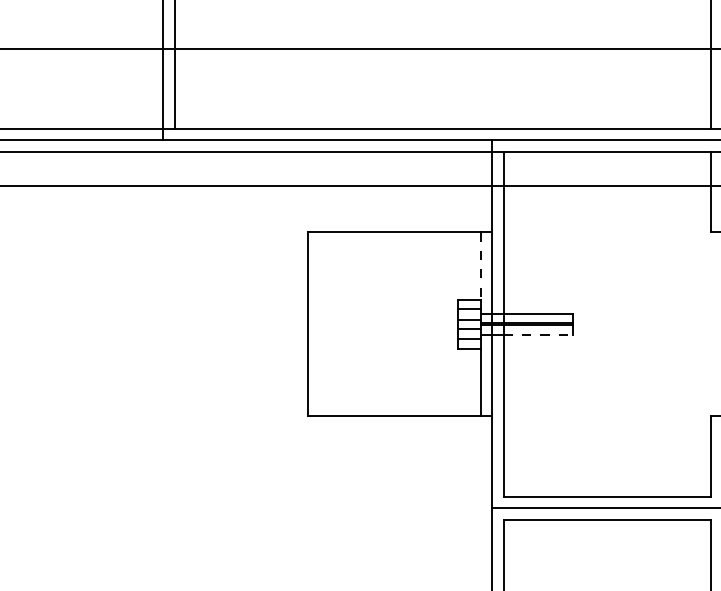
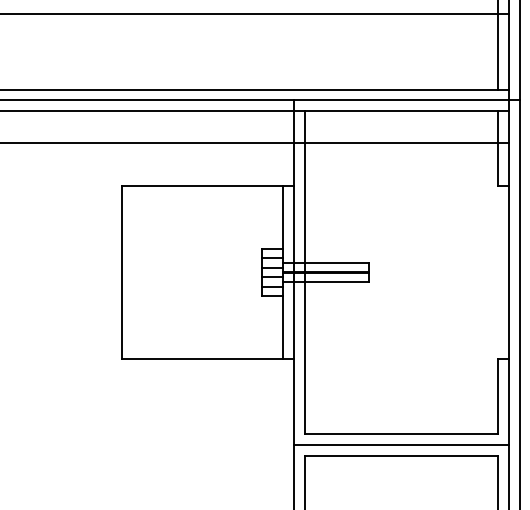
line: (480, 265) -> (283, 217), dashed -> solid
line: (538, 334) -> (337, 282), dashed -> solid

